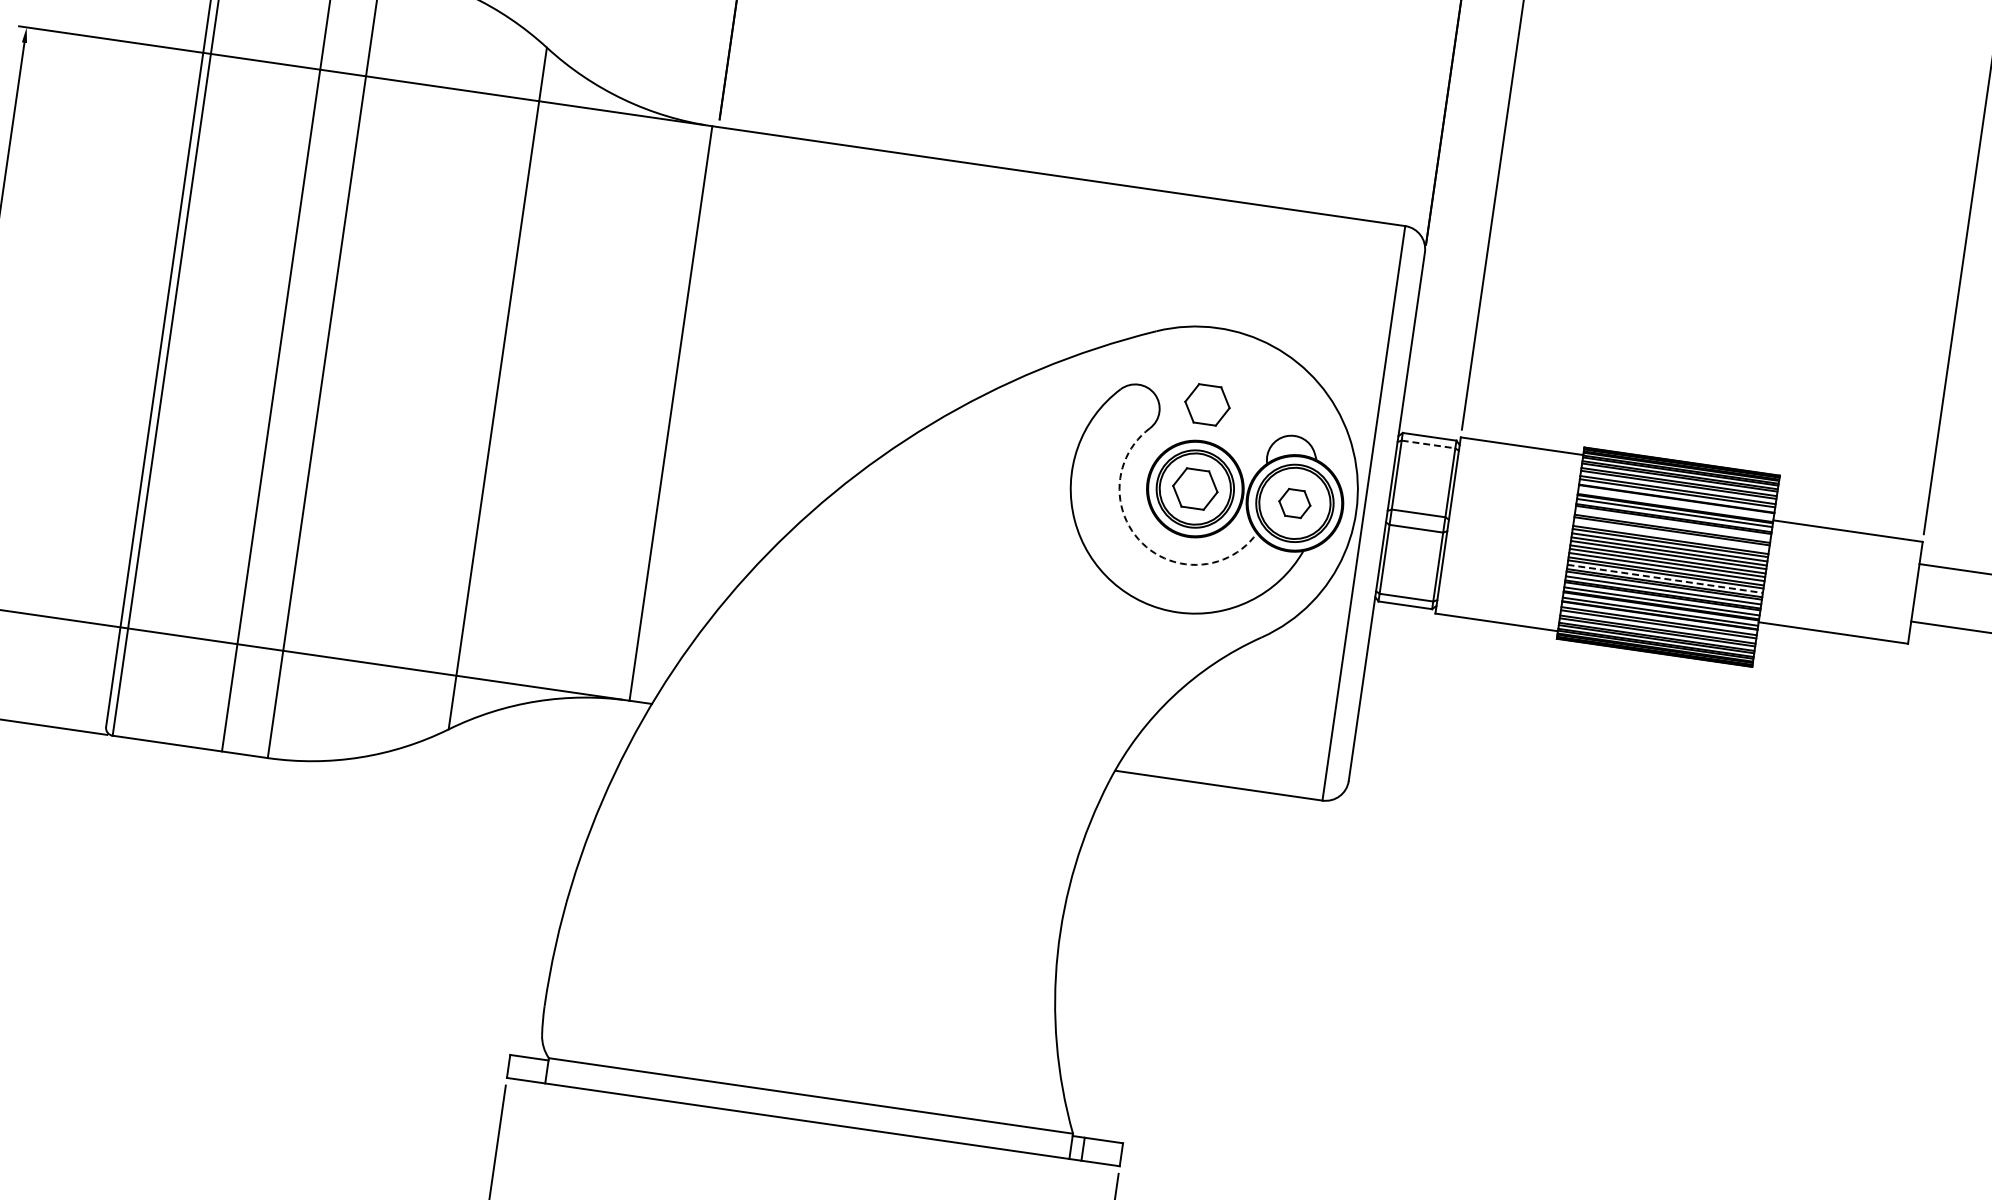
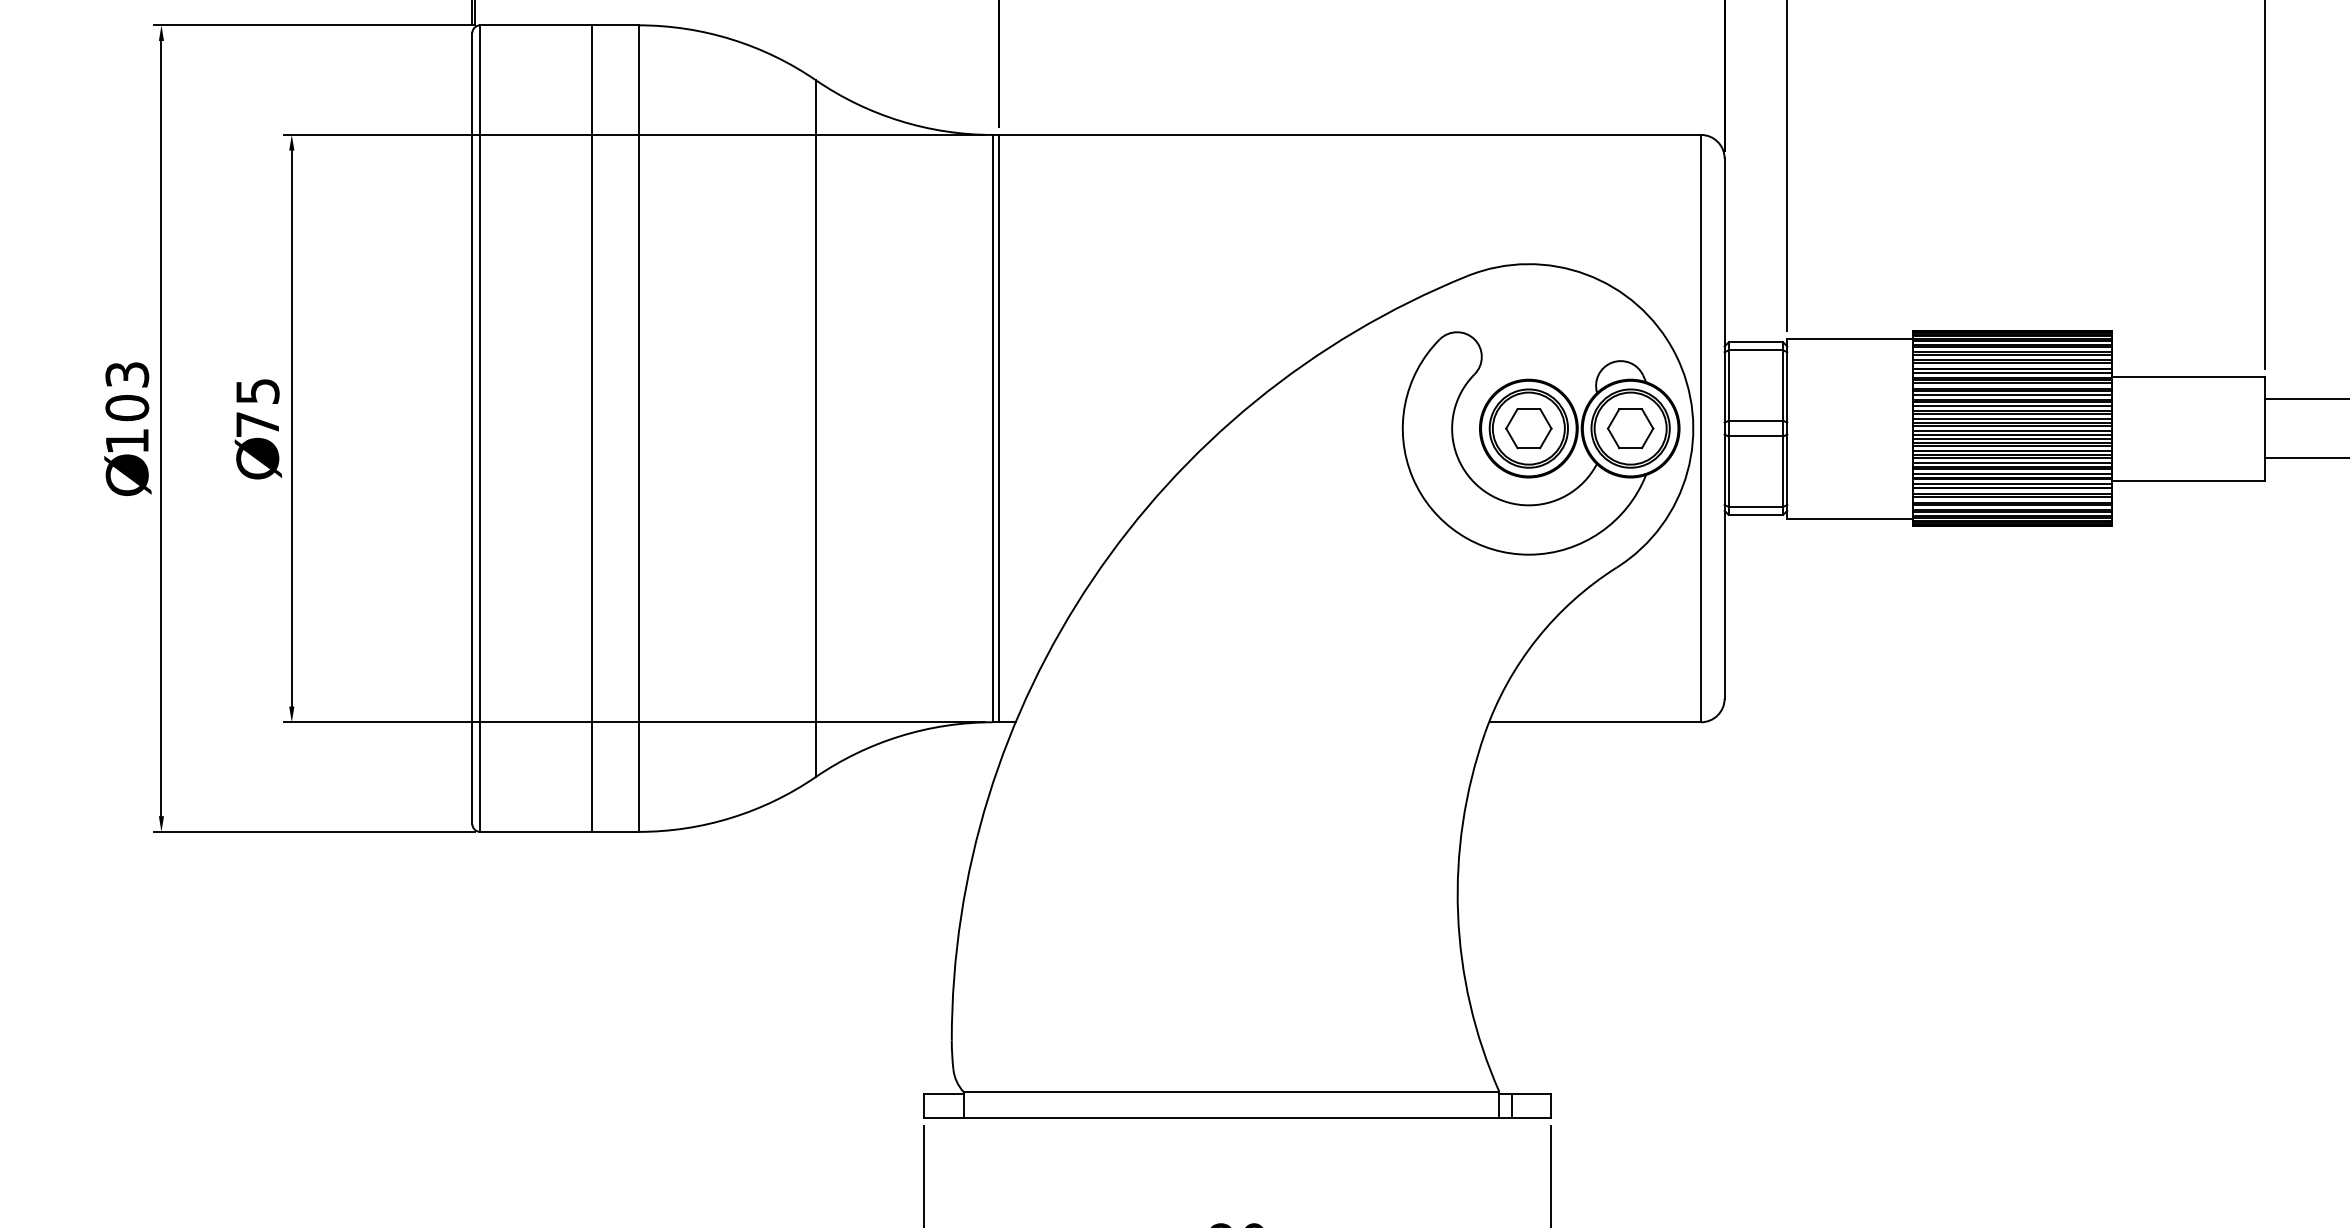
part: (1207, 404) -> (1528, 342), removed
line: (677, 414) -> (999, 428), added
line: (1429, 444) -> (1756, 350), dashed -> solid
line: (1676, 502) -> (2012, 372), added
part: (1294, 503) -> (1630, 428), size x1.43
line: (1673, 523) -> (2012, 394), added
line: (1671, 535) -> (2012, 406), added
arc: (1142, 543) -> (1483, 490), dashed -> solid
line: (1665, 578) -> (2012, 450), dashed -> solid

